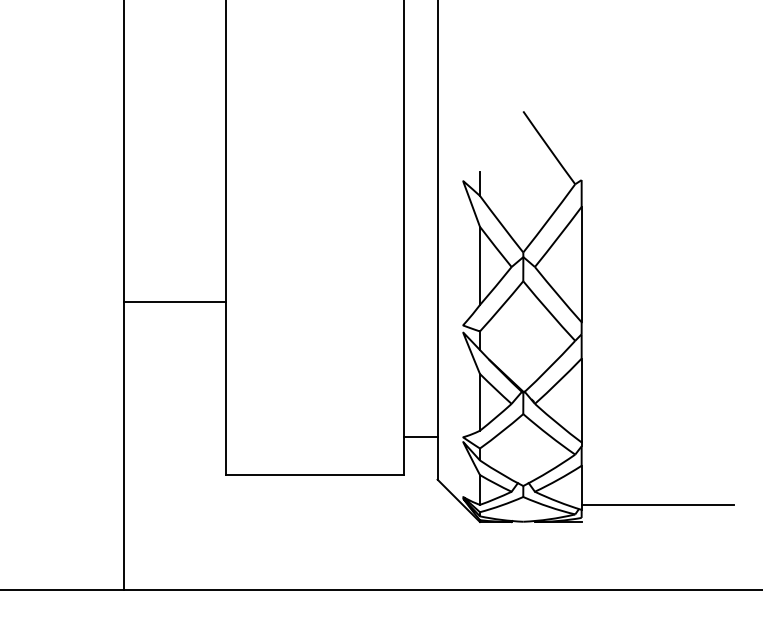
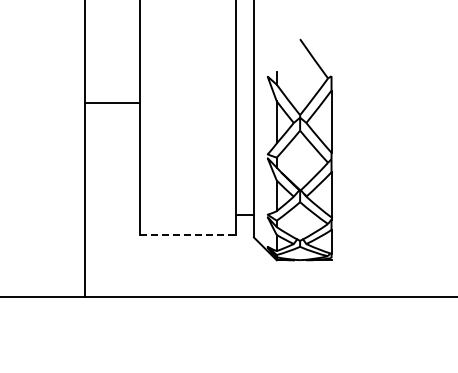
line: (174, 301) -> (112, 102), moved
line: (314, 475) -> (187, 235), solid -> dashed
line: (657, 505) -> (372, 251), removed

